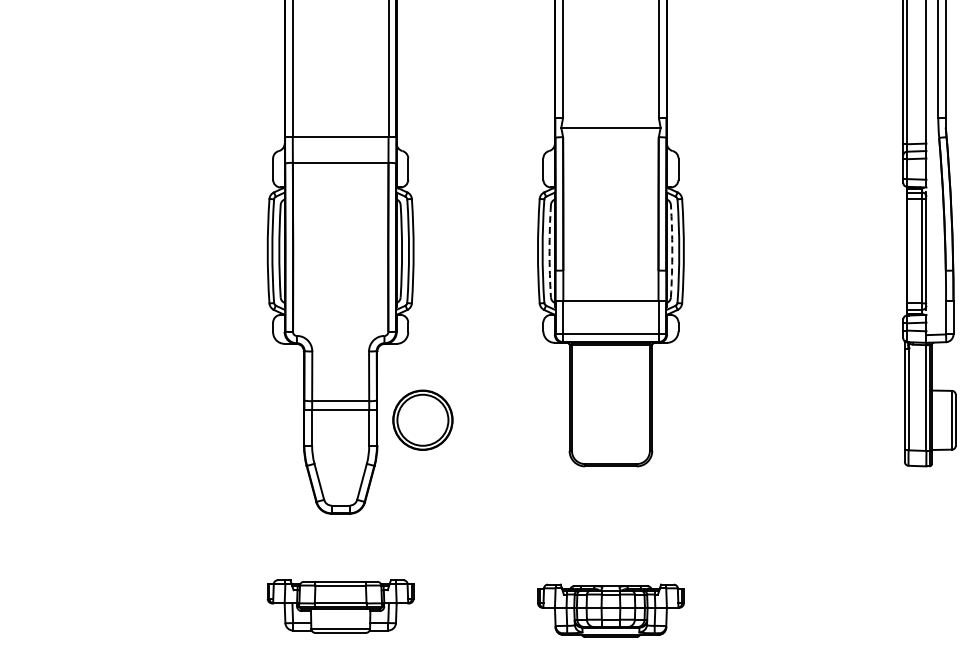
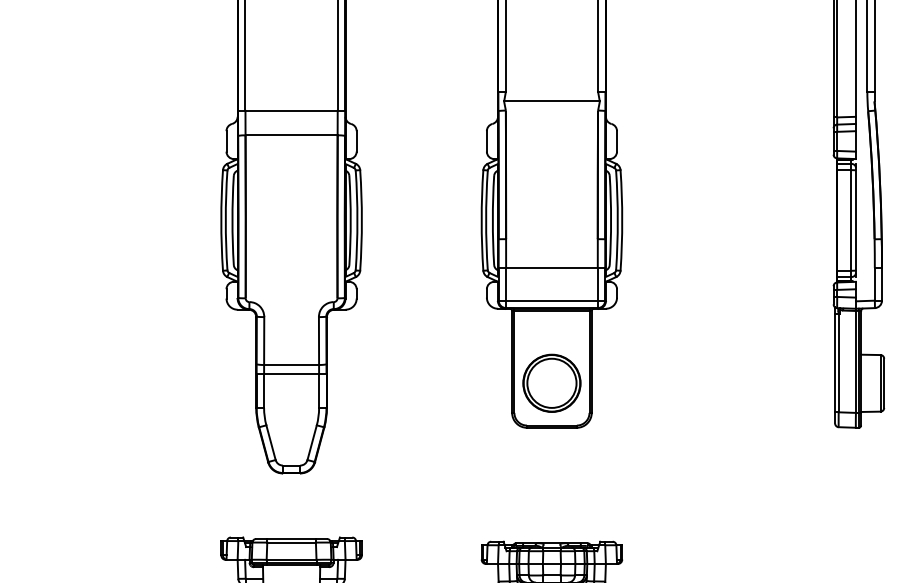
arc: (549, 251) -> (492, 220), dashed -> solid
arc: (672, 251) -> (611, 220), dashed -> solid
part: (422, 419) -> (551, 382), moved

